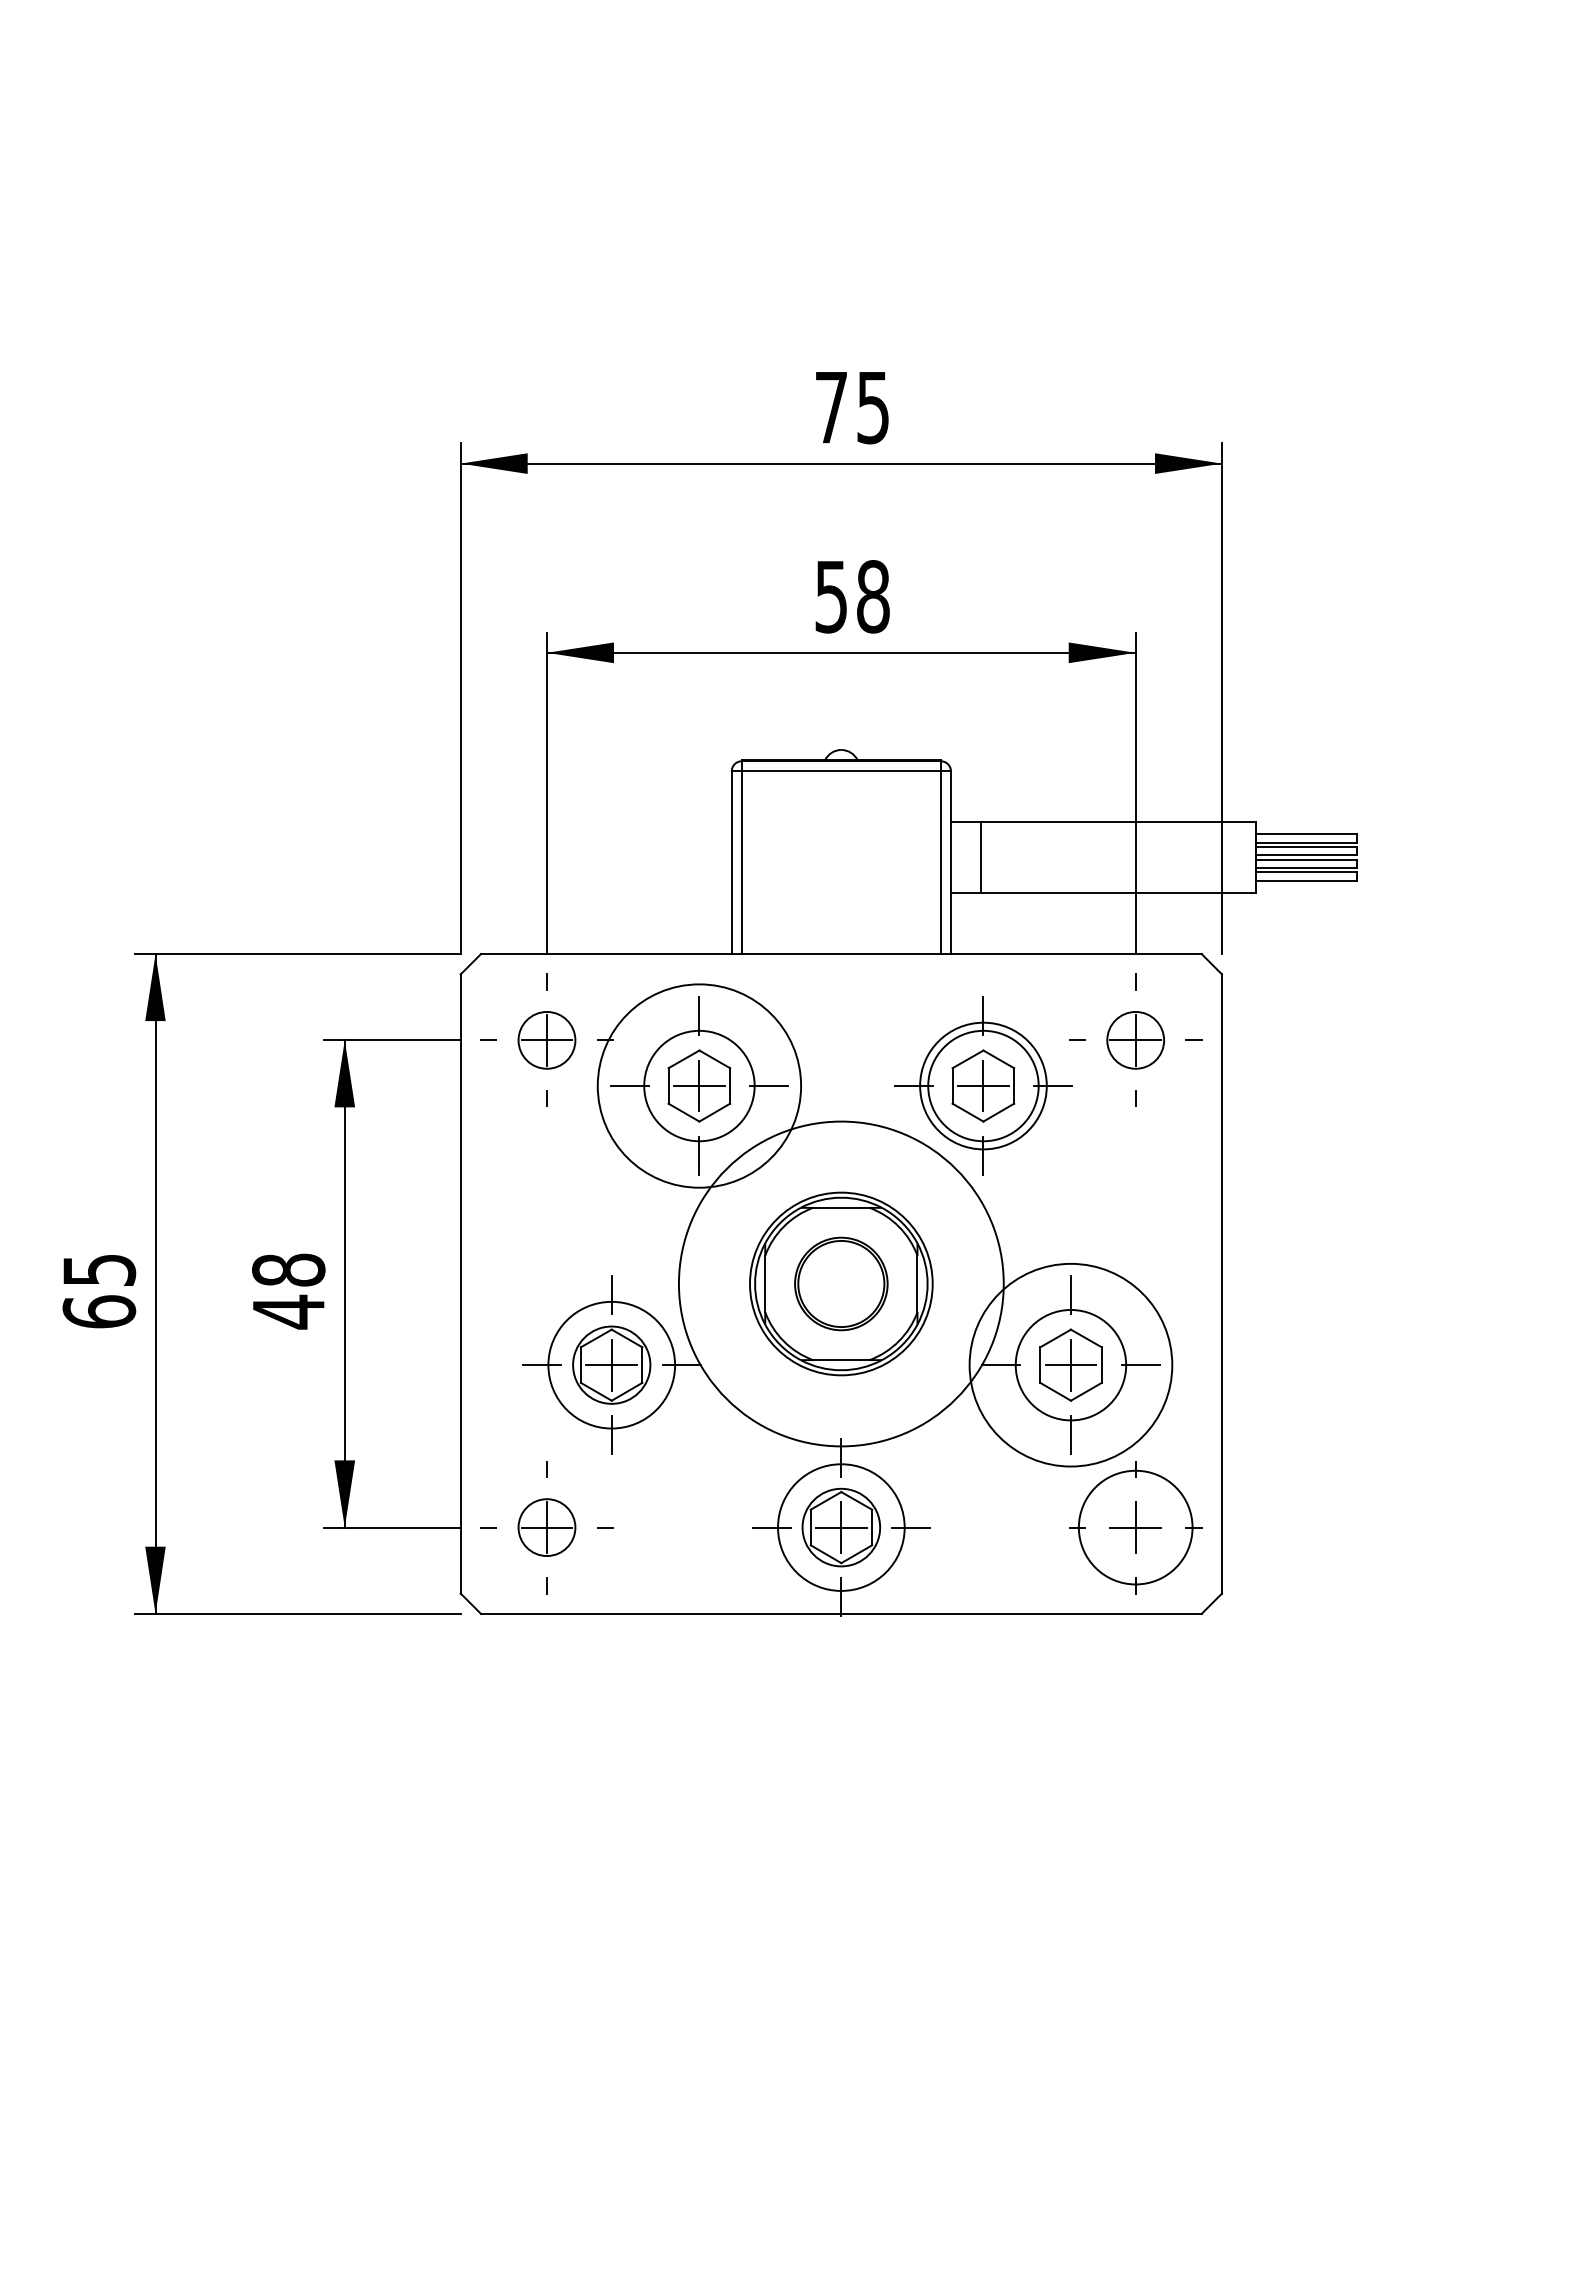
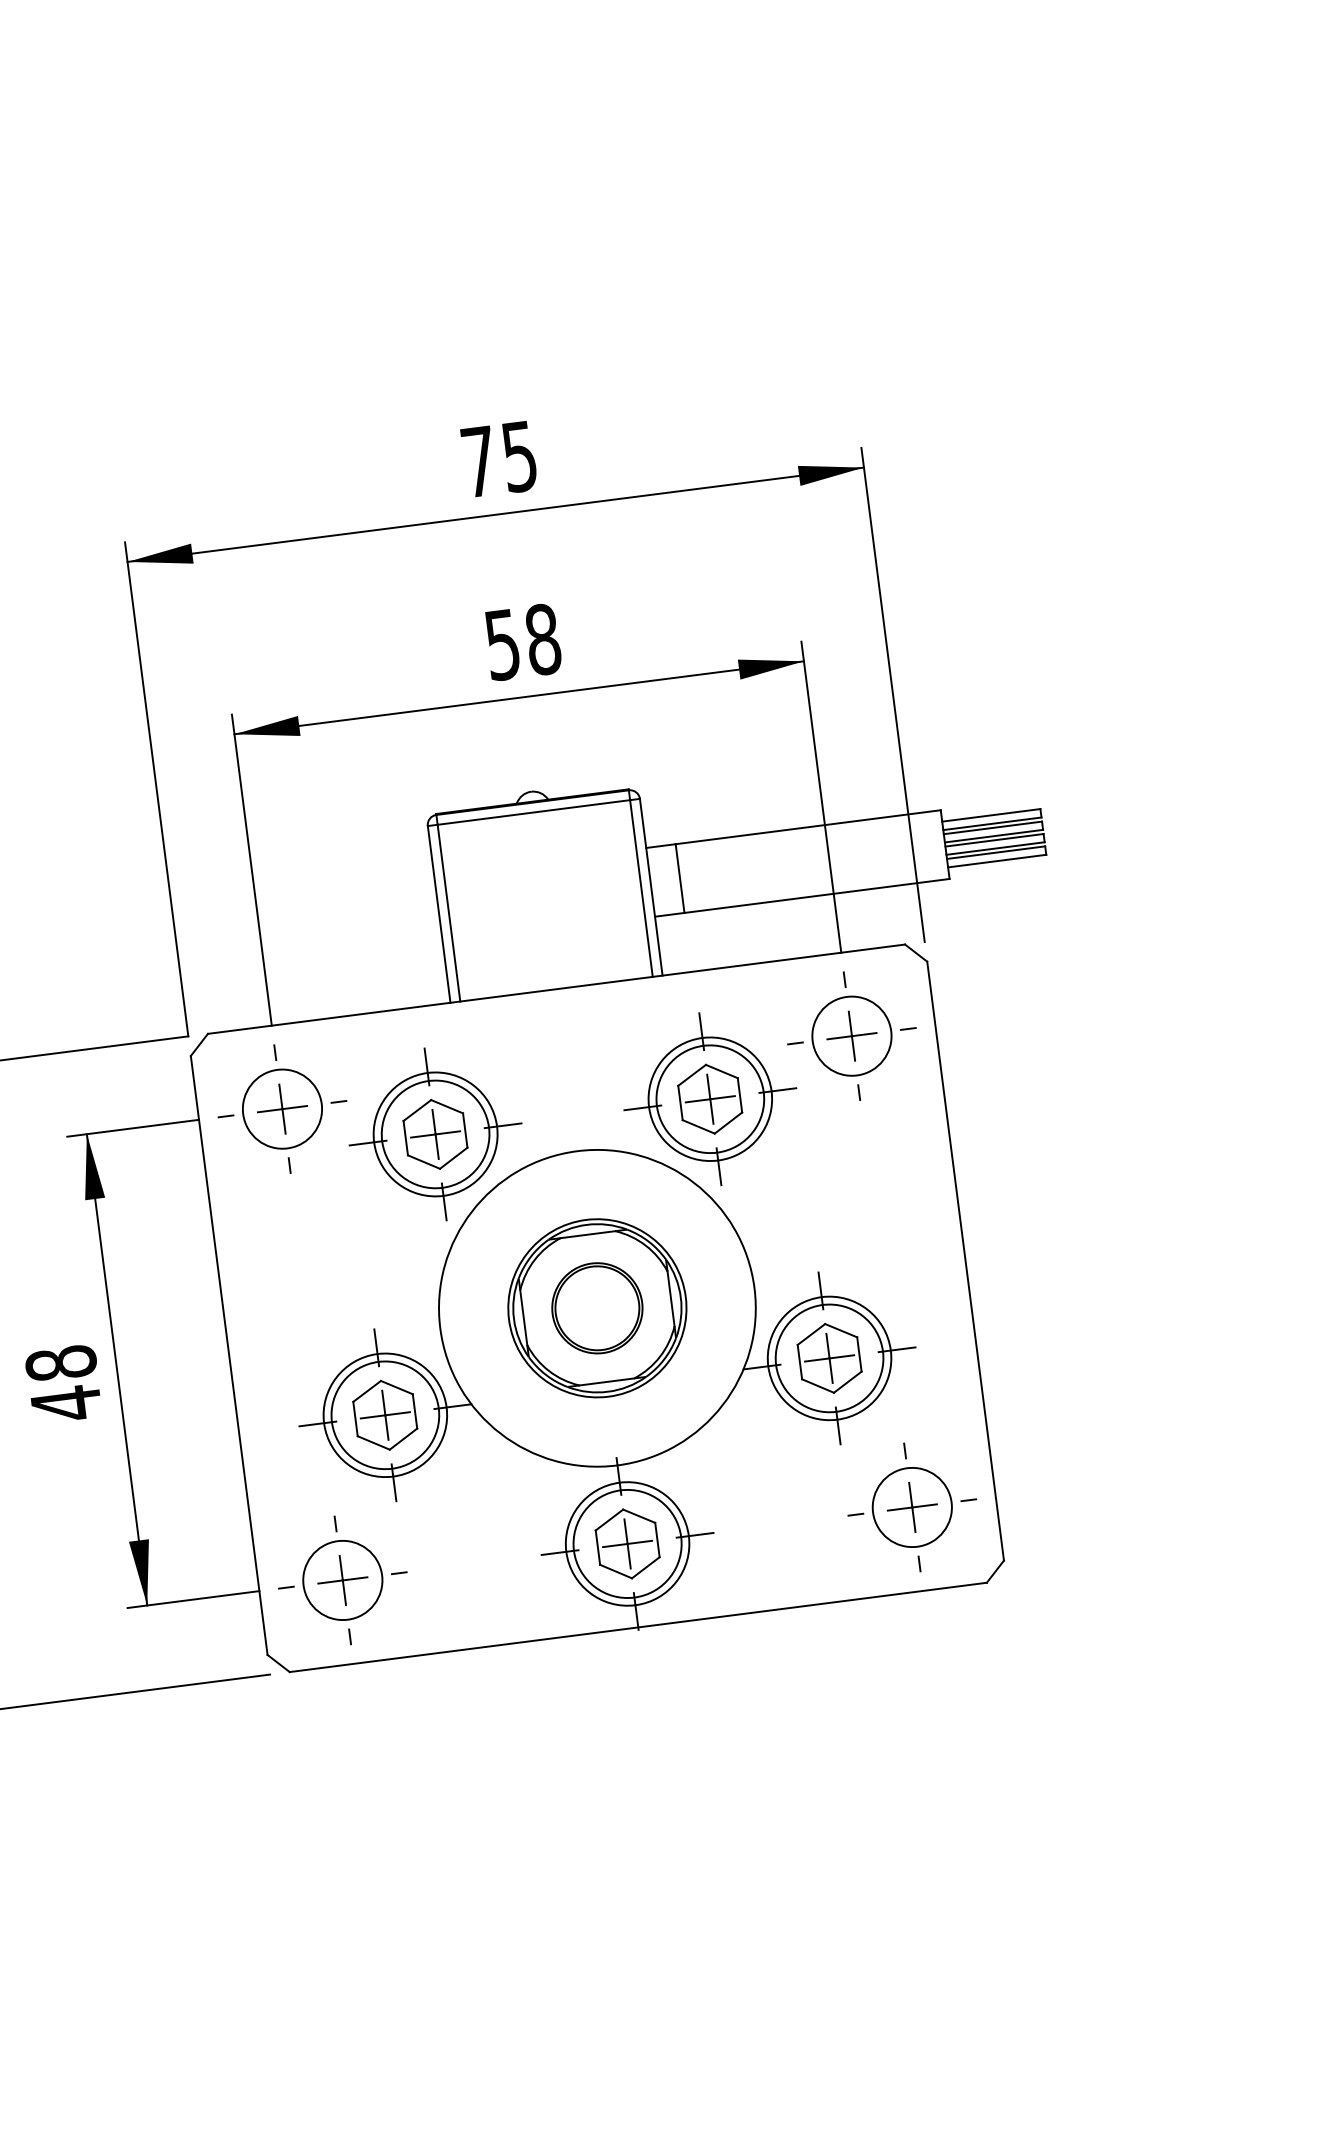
circle: (546, 1039) -> (281, 1108), size x1.43
circle: (1135, 1039) -> (851, 1035), size x1.43
circle: (698, 1085) -> (434, 1134), size x0.62
circle: (611, 1364) -> (385, 1414), size x1.43
circle: (1070, 1364) -> (829, 1357), size x0.62
circle: (546, 1527) -> (342, 1580), size x1.43
circle: (840, 1527) -> (626, 1543), size x1.43
circle: (1135, 1527) -> (912, 1507), size x0.71

